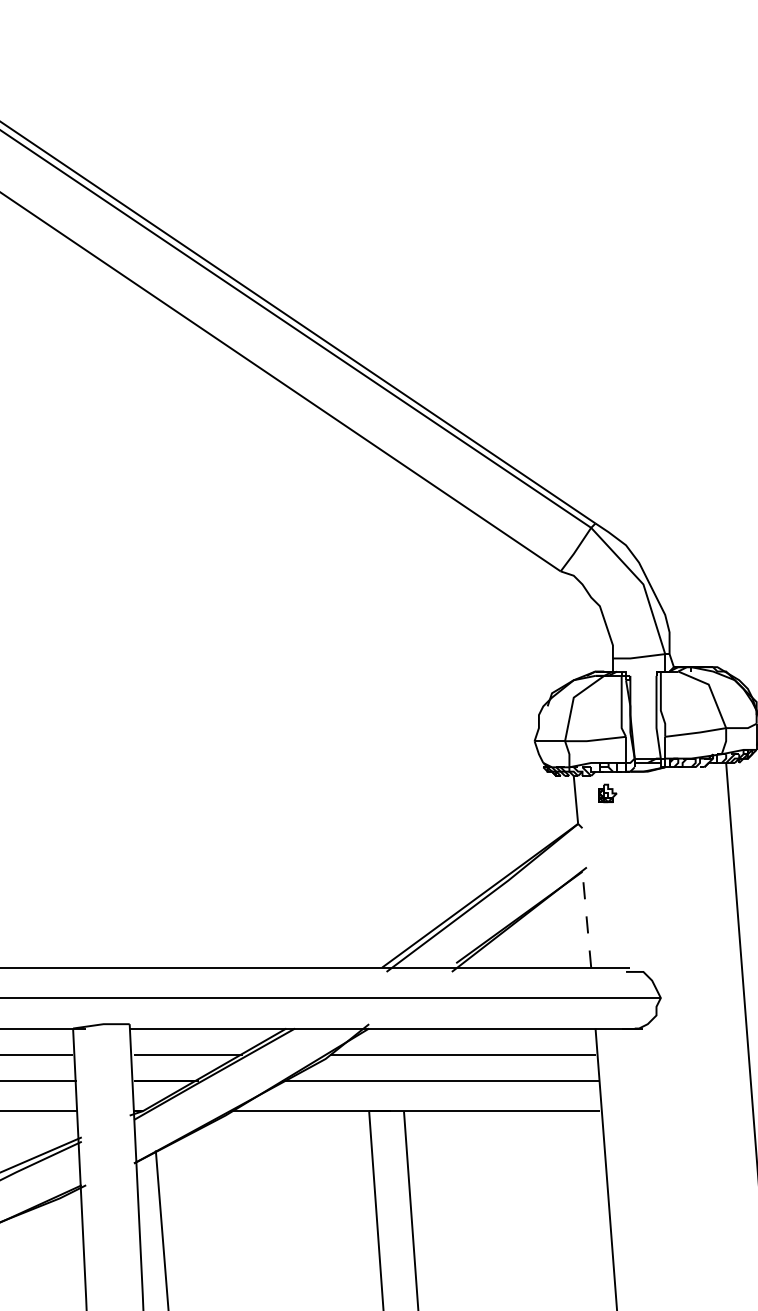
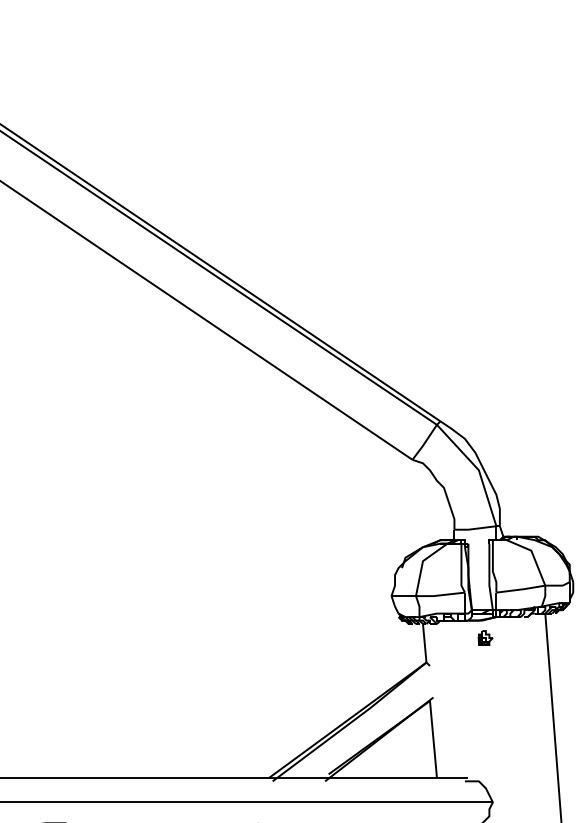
part: (607, 793) -> (485, 638), moved
line: (586, 919) -> (433, 739), dashed -> solid

